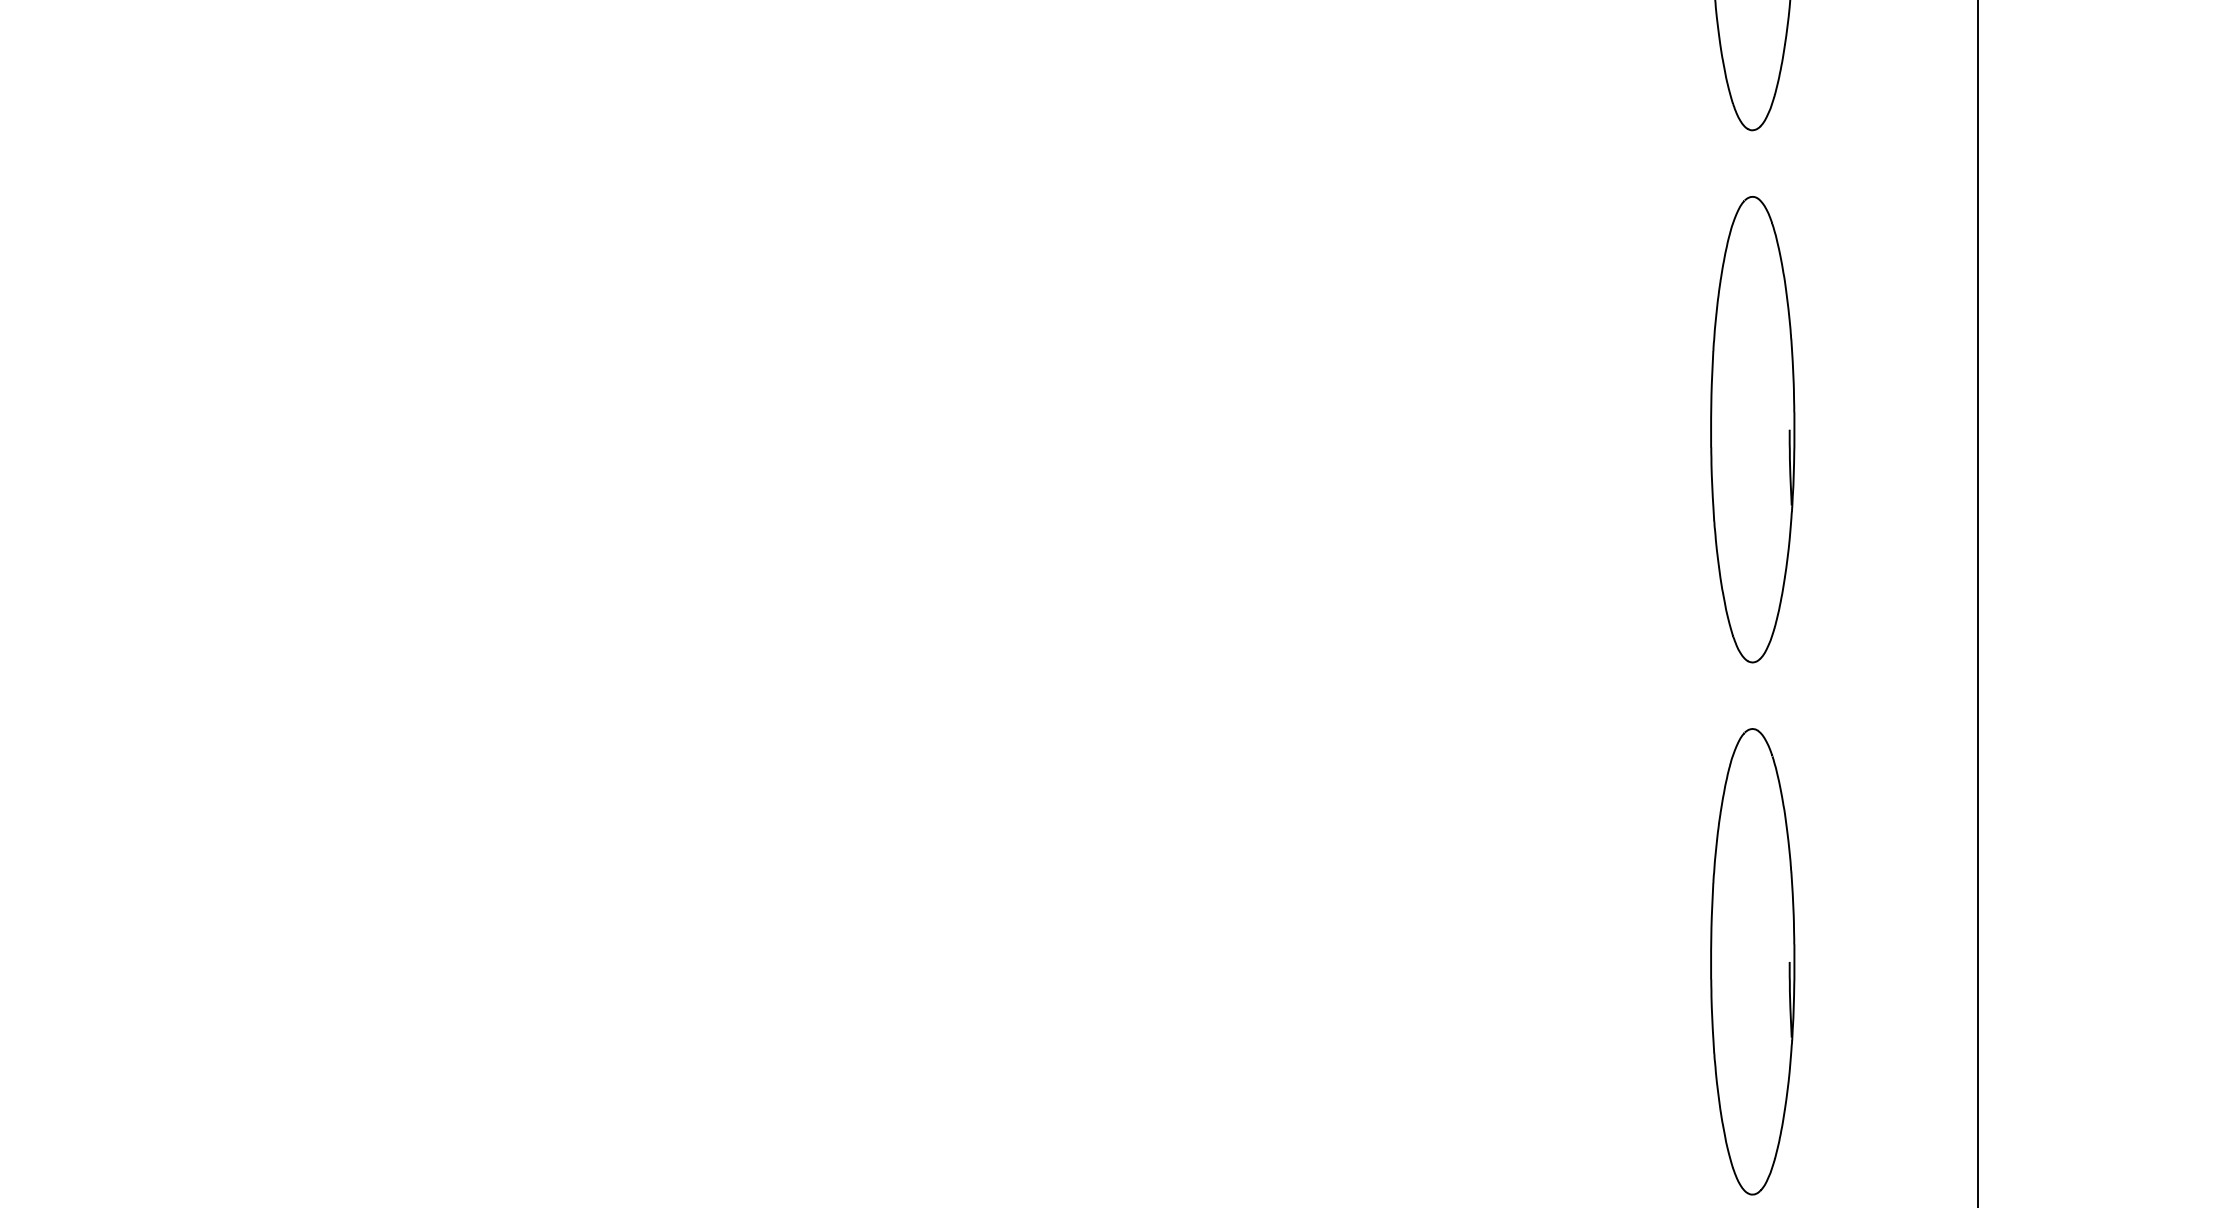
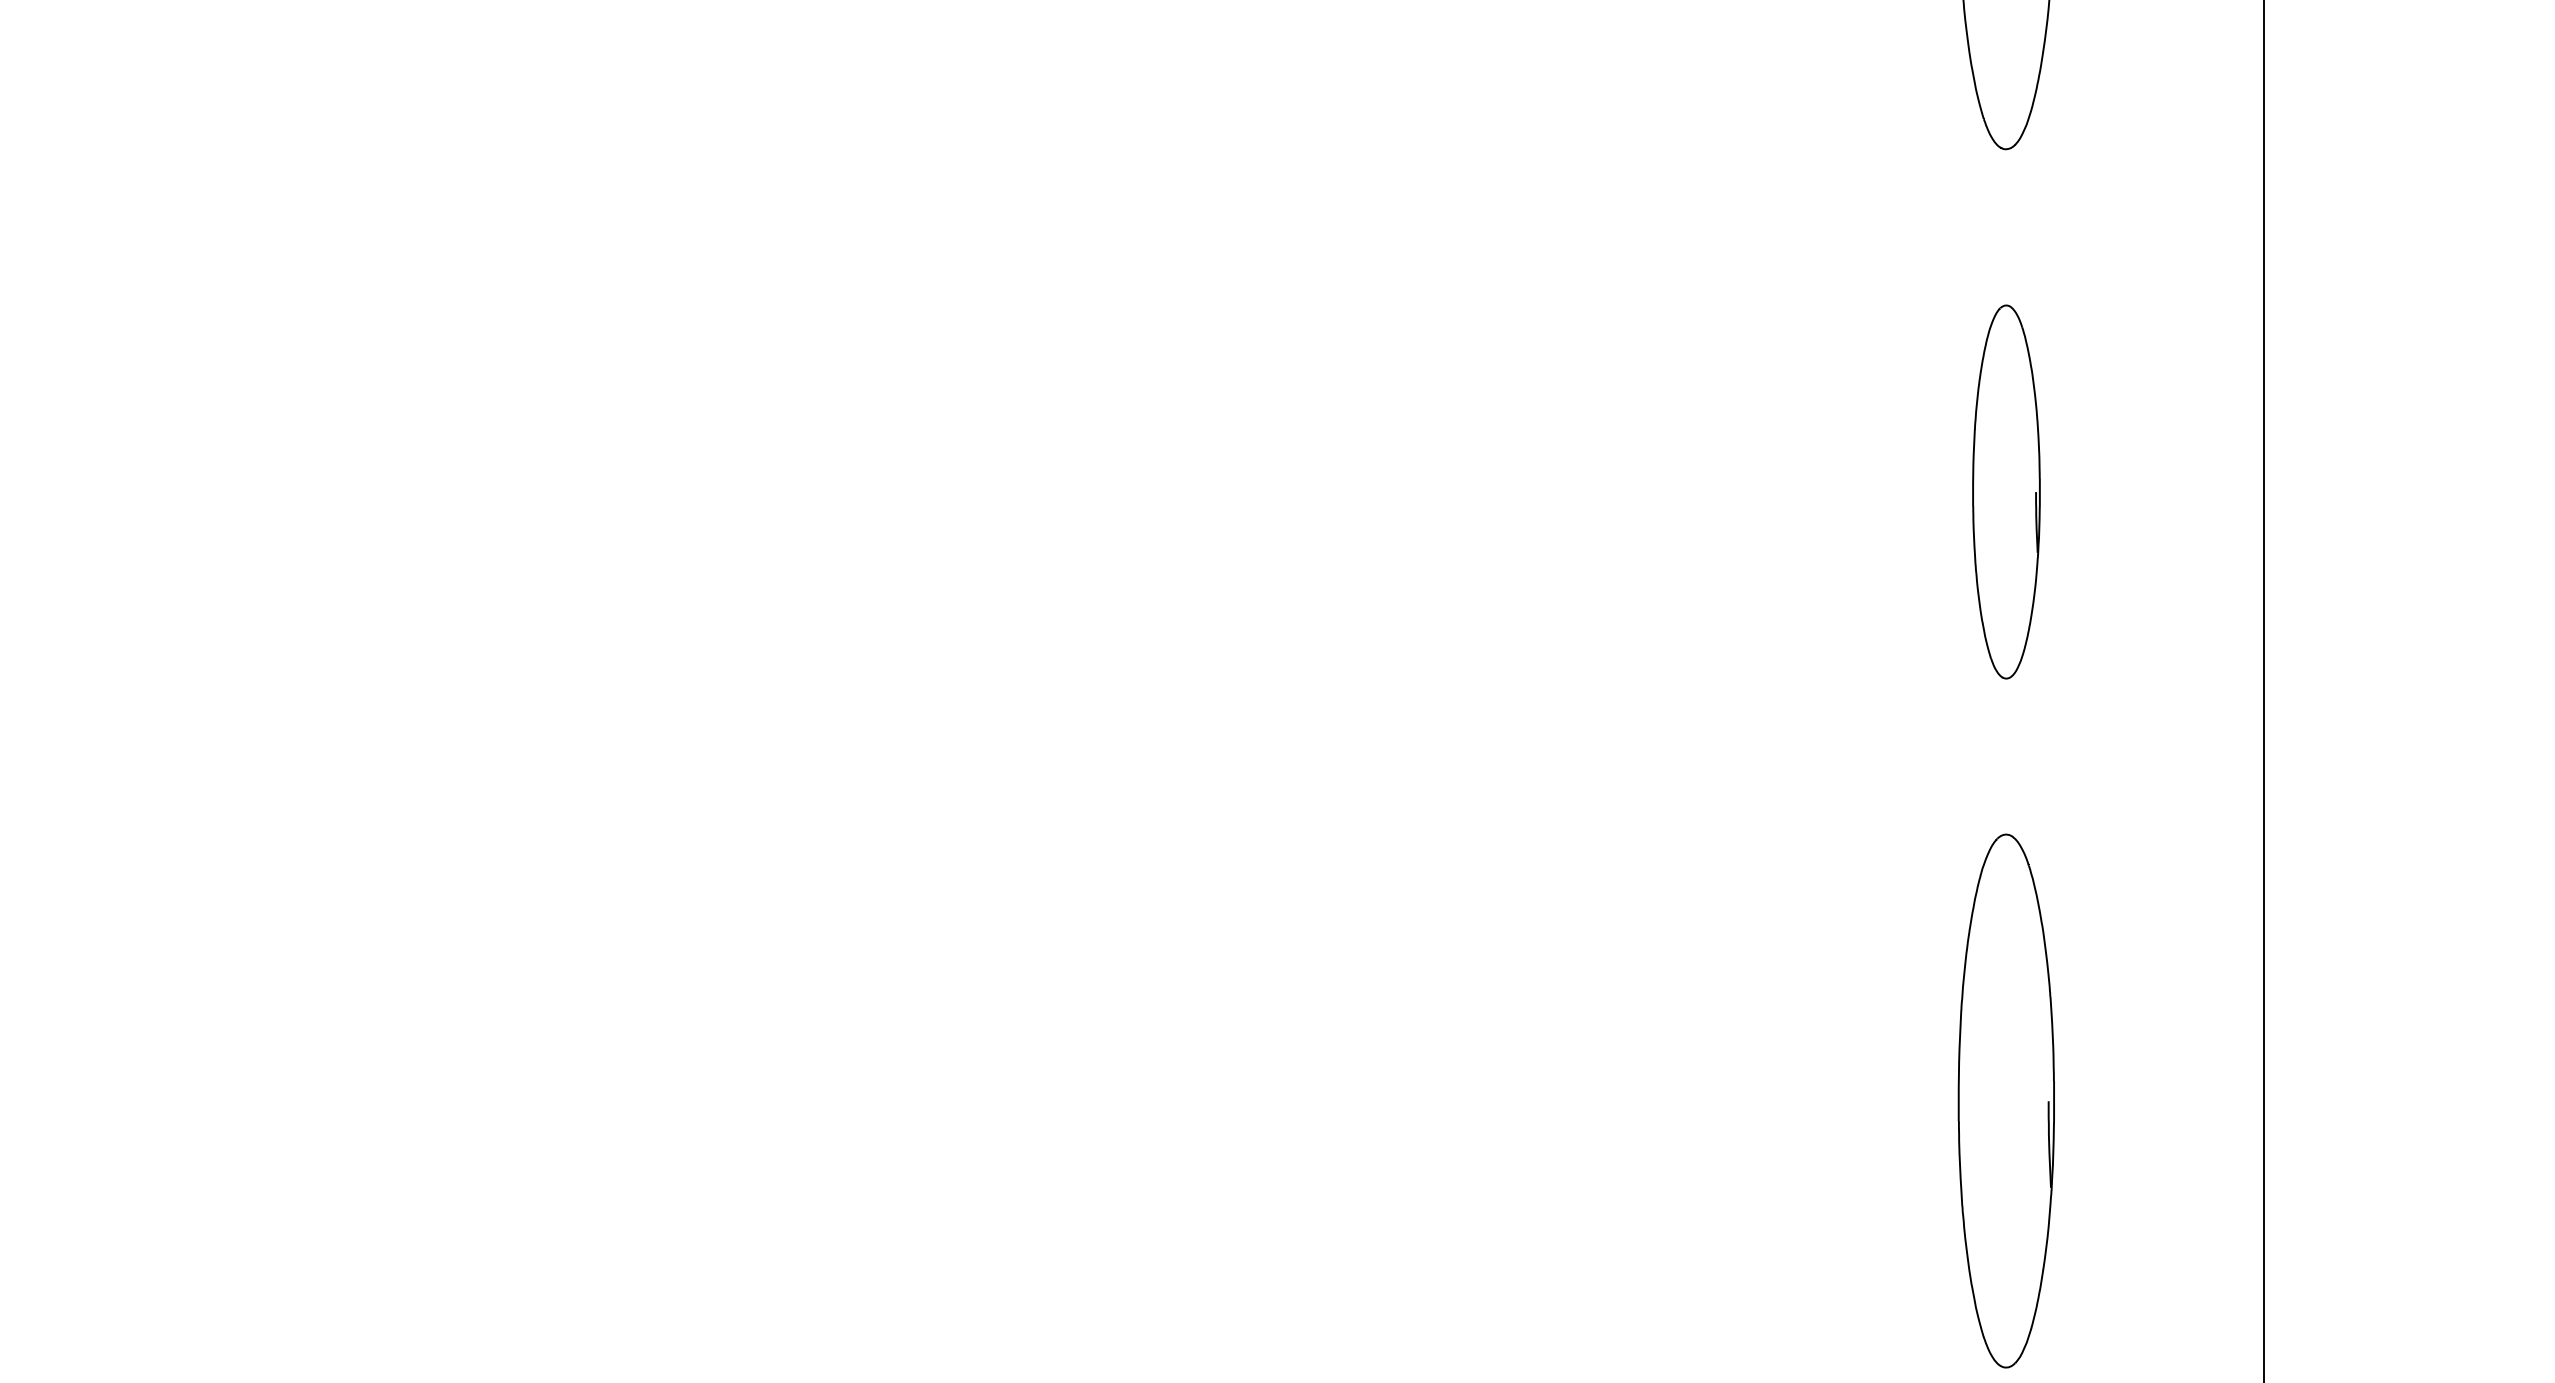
part: (1752, 429) -> (2006, 491), size x0.7

